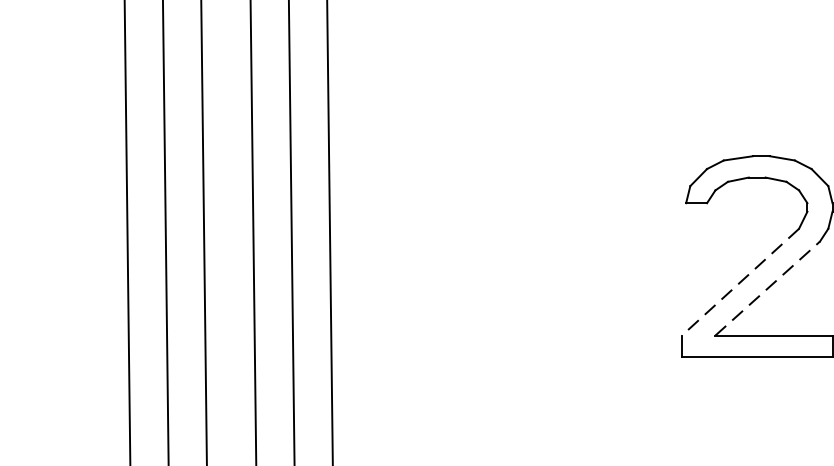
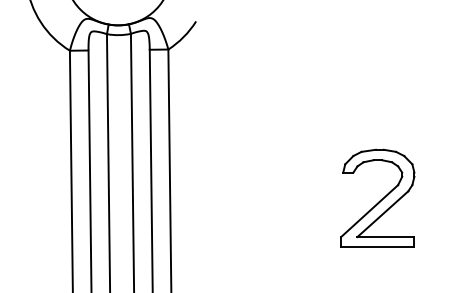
line: (740, 283) -> (369, 211), dashed -> solid
line: (768, 287) -> (383, 213), dashed -> solid

